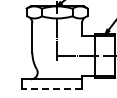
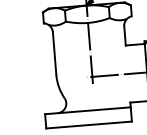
line: (52, 89) -> (89, 125), dashed -> solid

